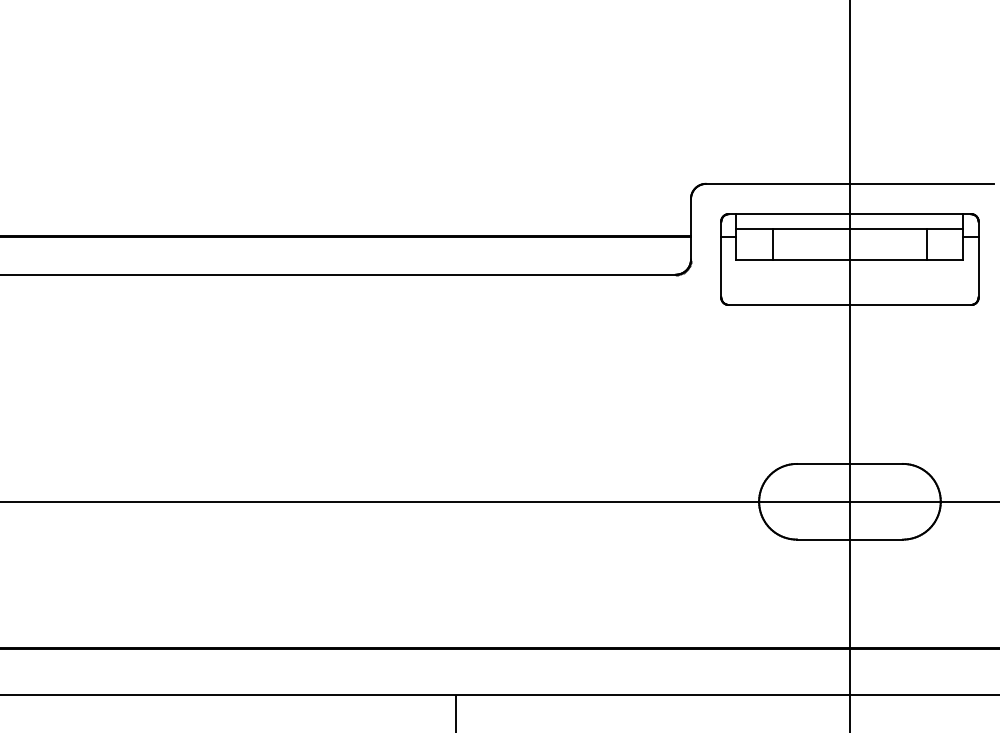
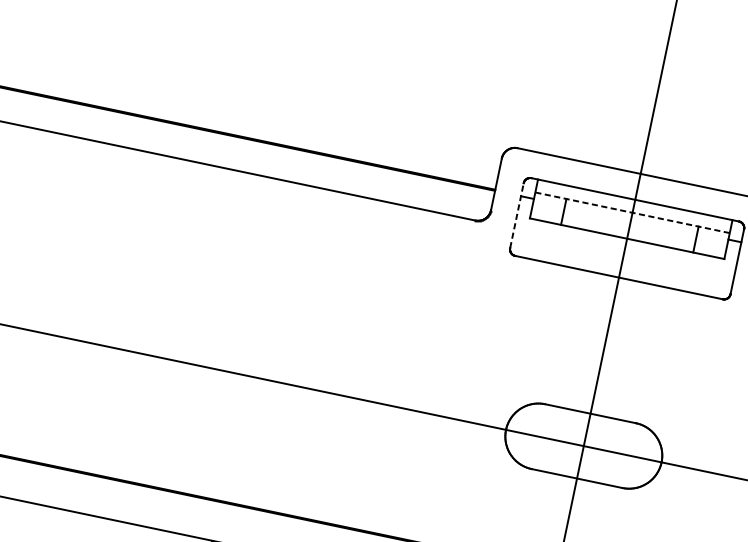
line: (849, 229) -> (632, 212), solid -> dashed
line: (721, 259) -> (517, 215), solid -> dashed

